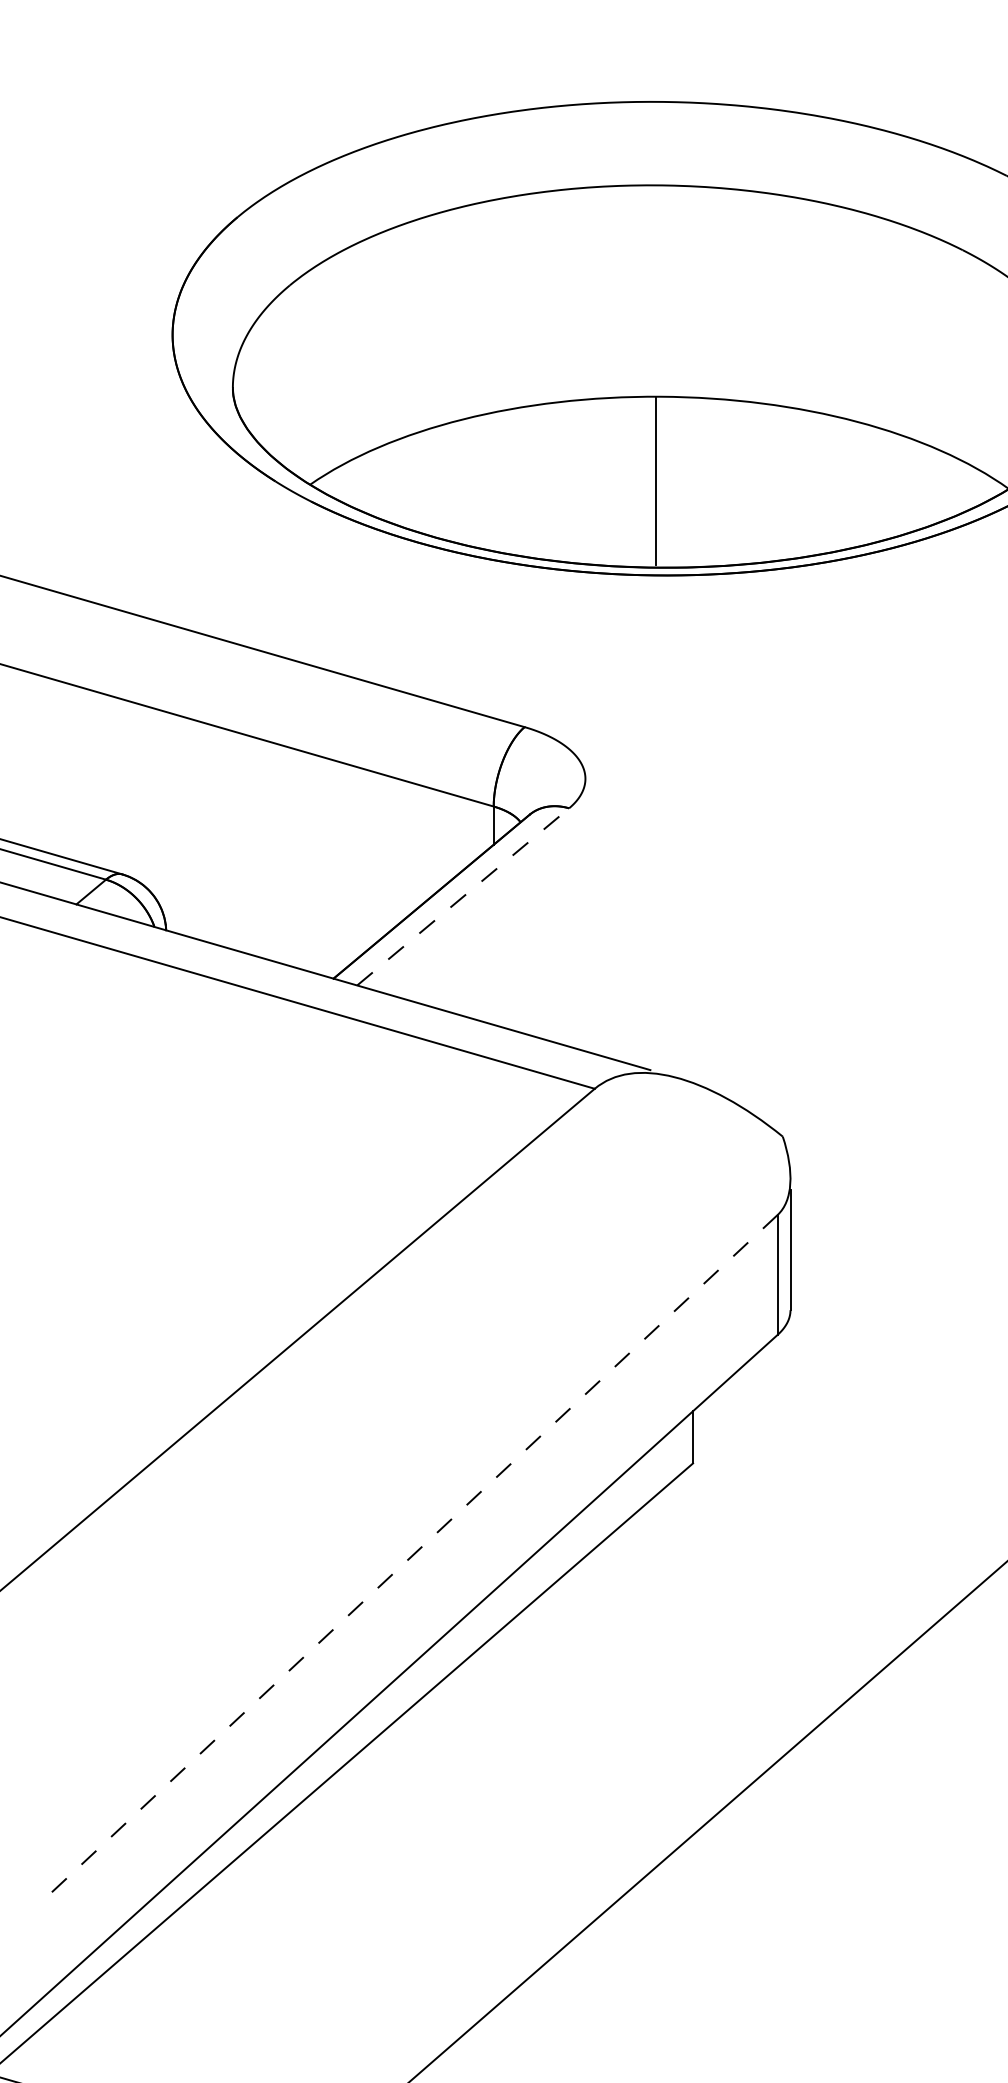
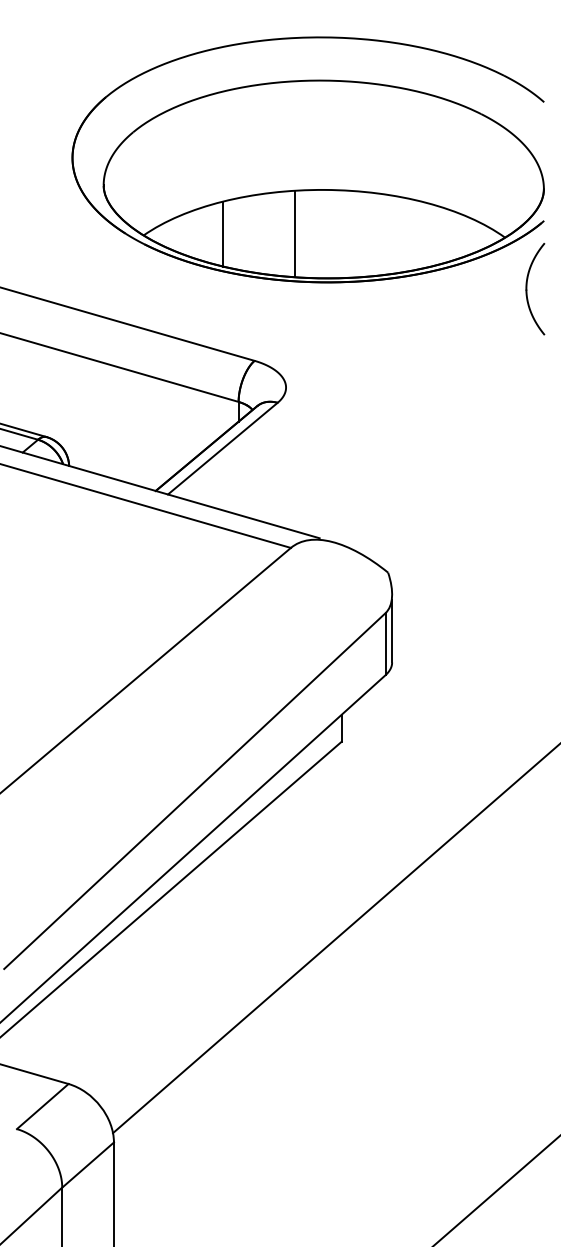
line: (464, 480) -> (223, 233), added
line: (655, 480) -> (294, 233), moved
line: (464, 896) -> (223, 448), dashed -> solid
line: (408, 1559) -> (194, 791), dashed -> solid

